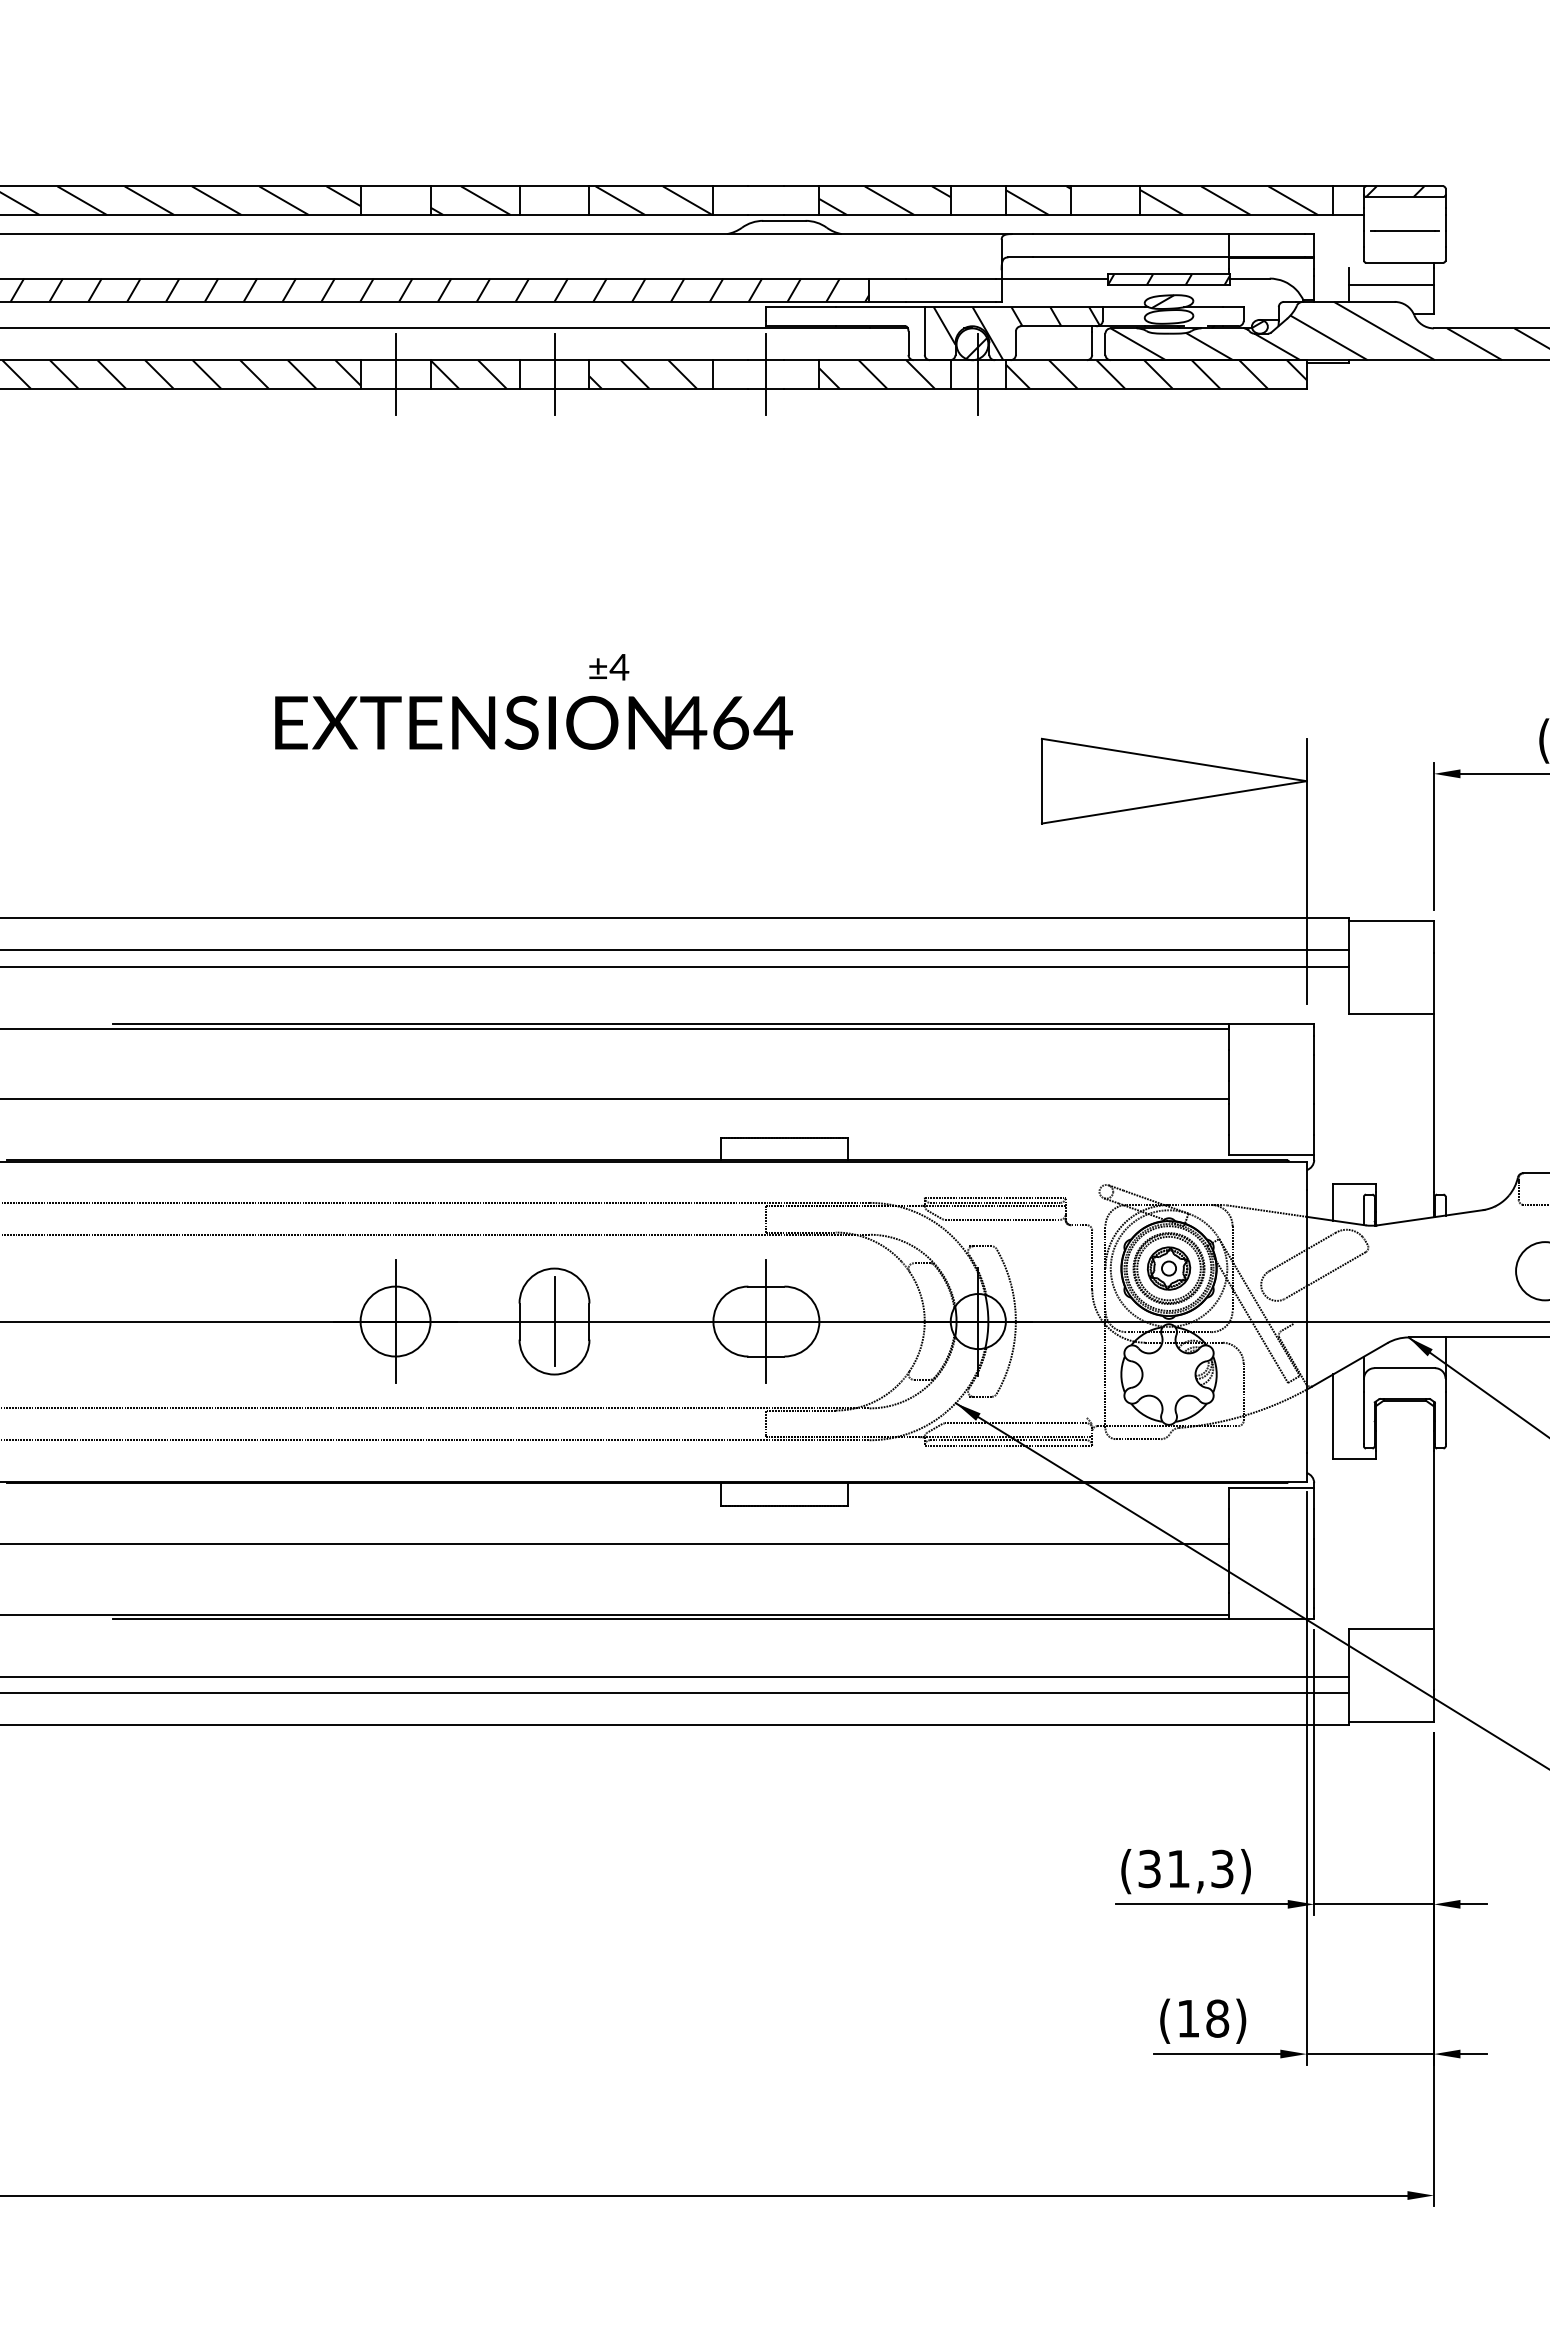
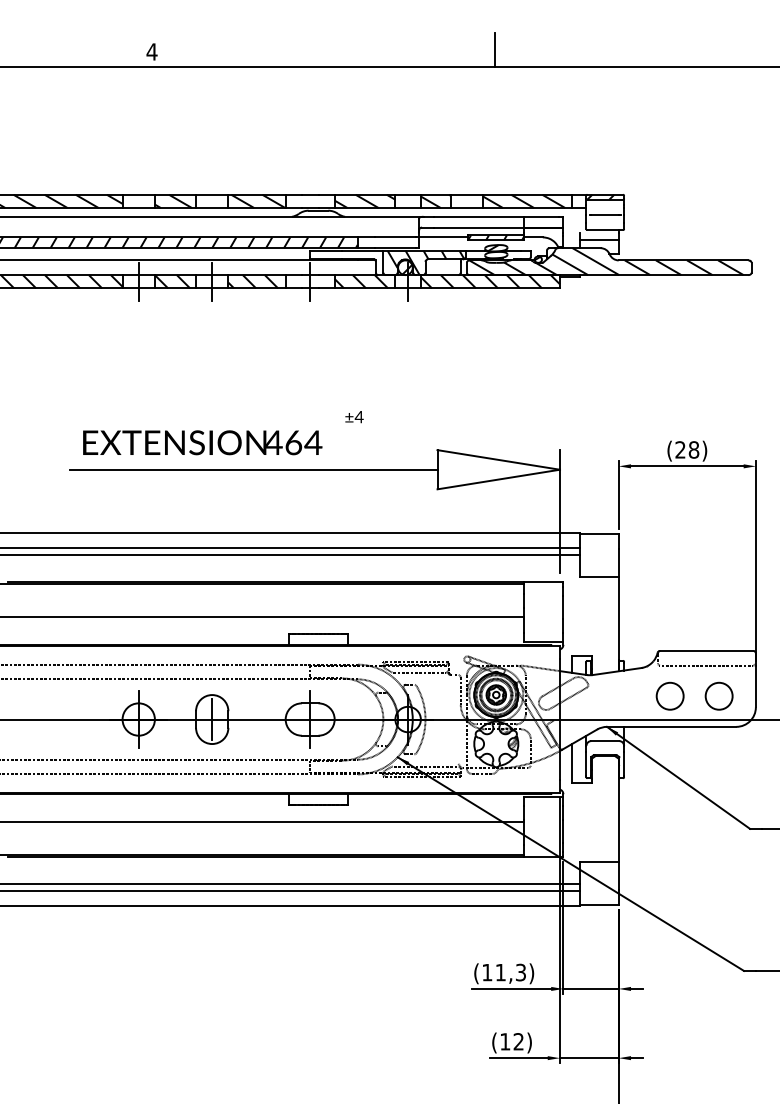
text: (609, 668) -> (354, 417), moved
line: (643, 780) -> (253, 469), added
text: (1149, 1868) -> (487, 972), (31,3) -> (11,3)
text: (1217, 2018) -> (518, 1041), (18) -> (12)

